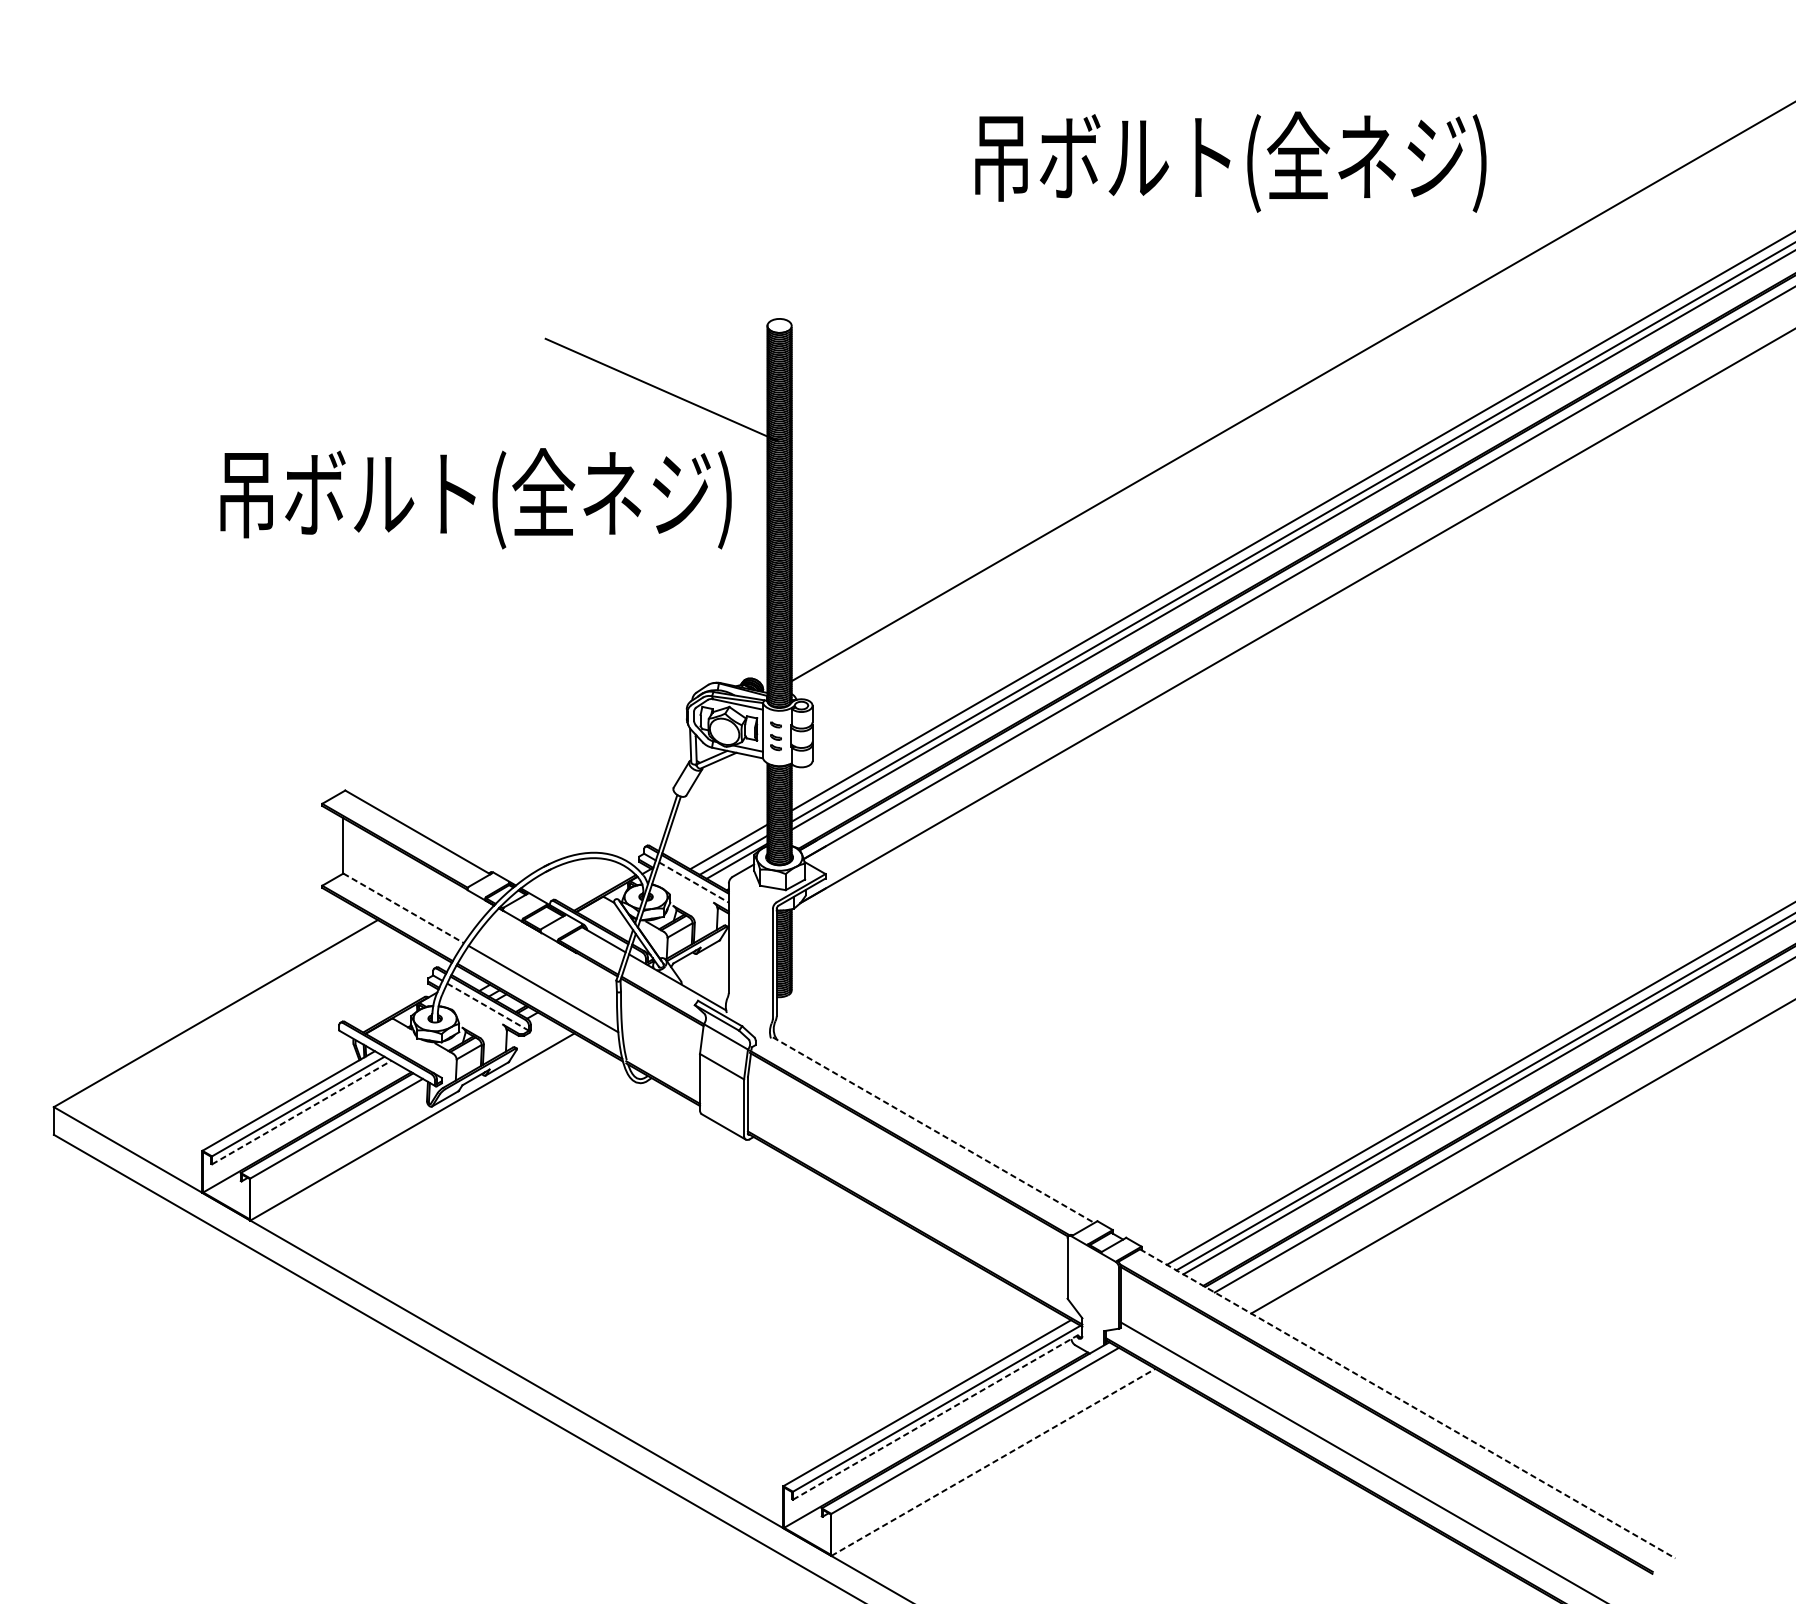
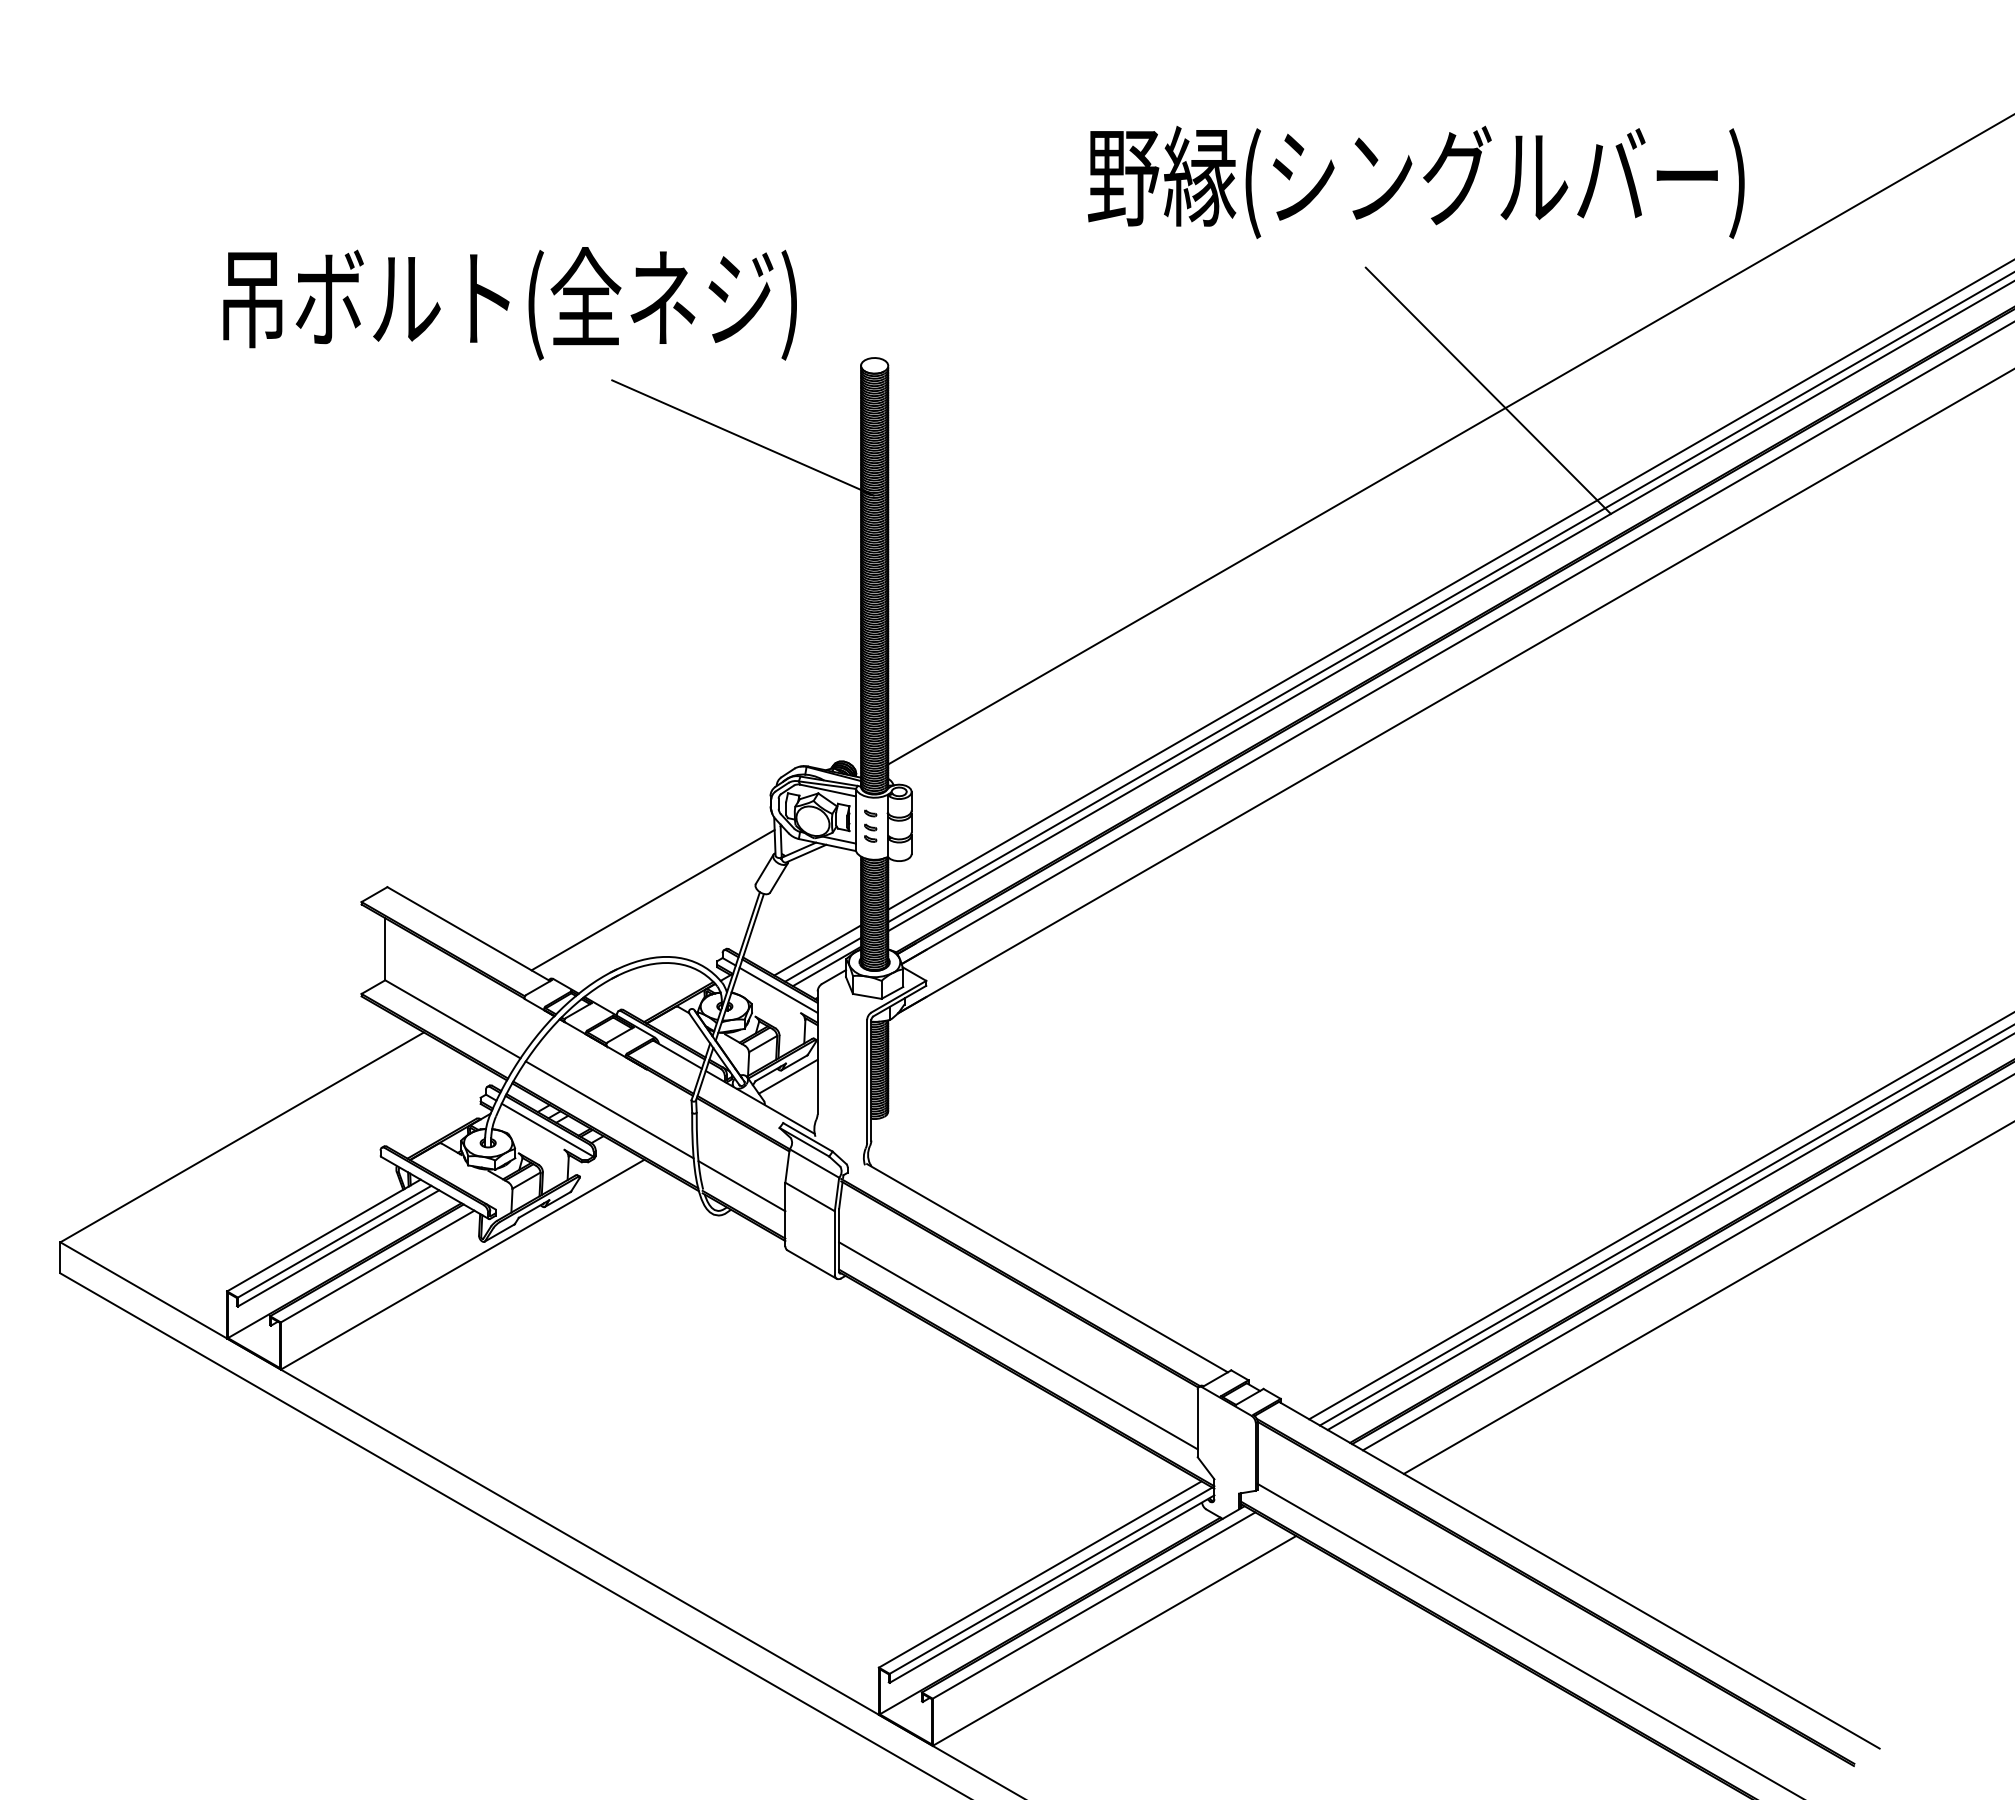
text: (1261, 162) -> (1415, 182), 吊ボルト(全ネジ) -> 野縁(シングルバー)
line: (1325, 347) -> (1487, 390), added
text: (475, 498) -> (509, 303), moved
line: (581, 802) -> (652, 900), added
line: (694, 882) -> (779, 990), dashed -> solid
line: (404, 908) -> (453, 1019), dashed -> solid
line: (701, 959) -> (787, 1076), added
line: (488, 1007) -> (548, 1130), dashed -> solid
line: (660, 1057) -> (741, 1186), added
line: (301, 1112) -> (338, 1248), dashed -> solid
line: (933, 1130) -> (1047, 1268), dashed -> solid
line: (907, 1199) -> (1018, 1345), added
line: (1407, 1404) -> (1579, 1575), dashed -> solid
line: (938, 1415) -> (1052, 1588), dashed -> solid
line: (993, 1462) -> (1114, 1640), dashed -> solid

